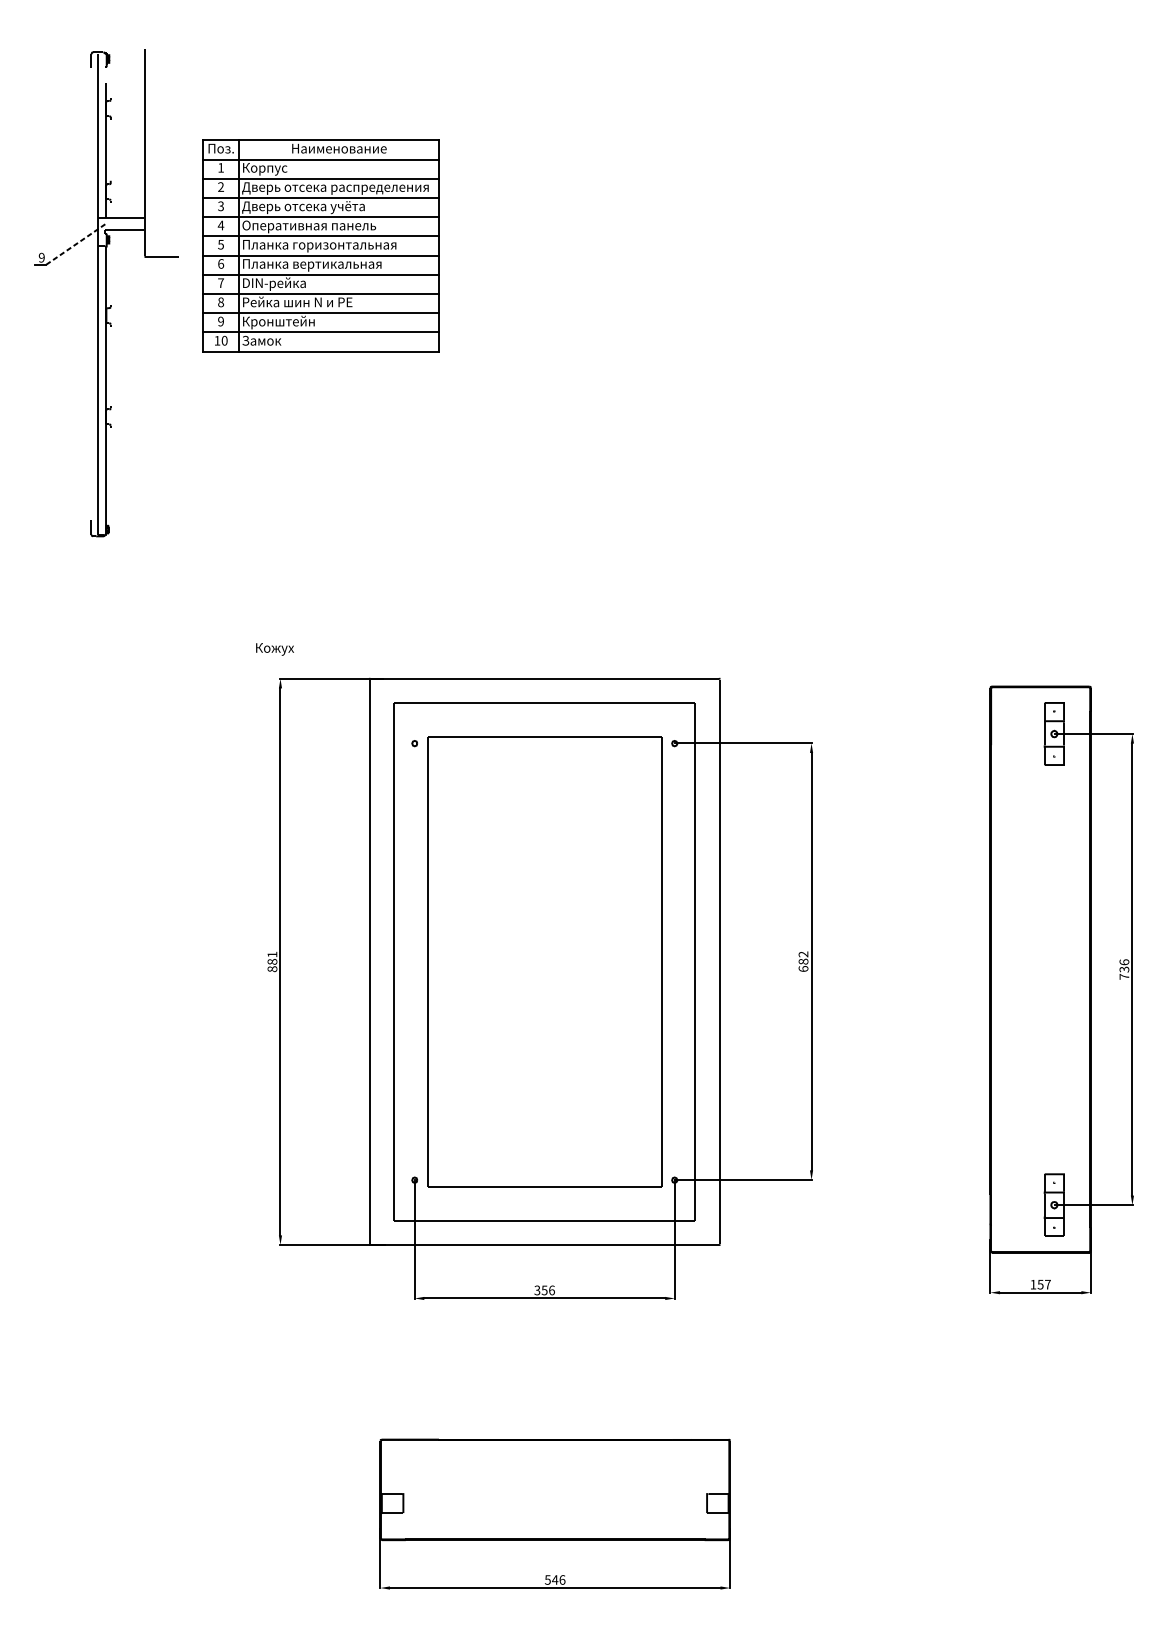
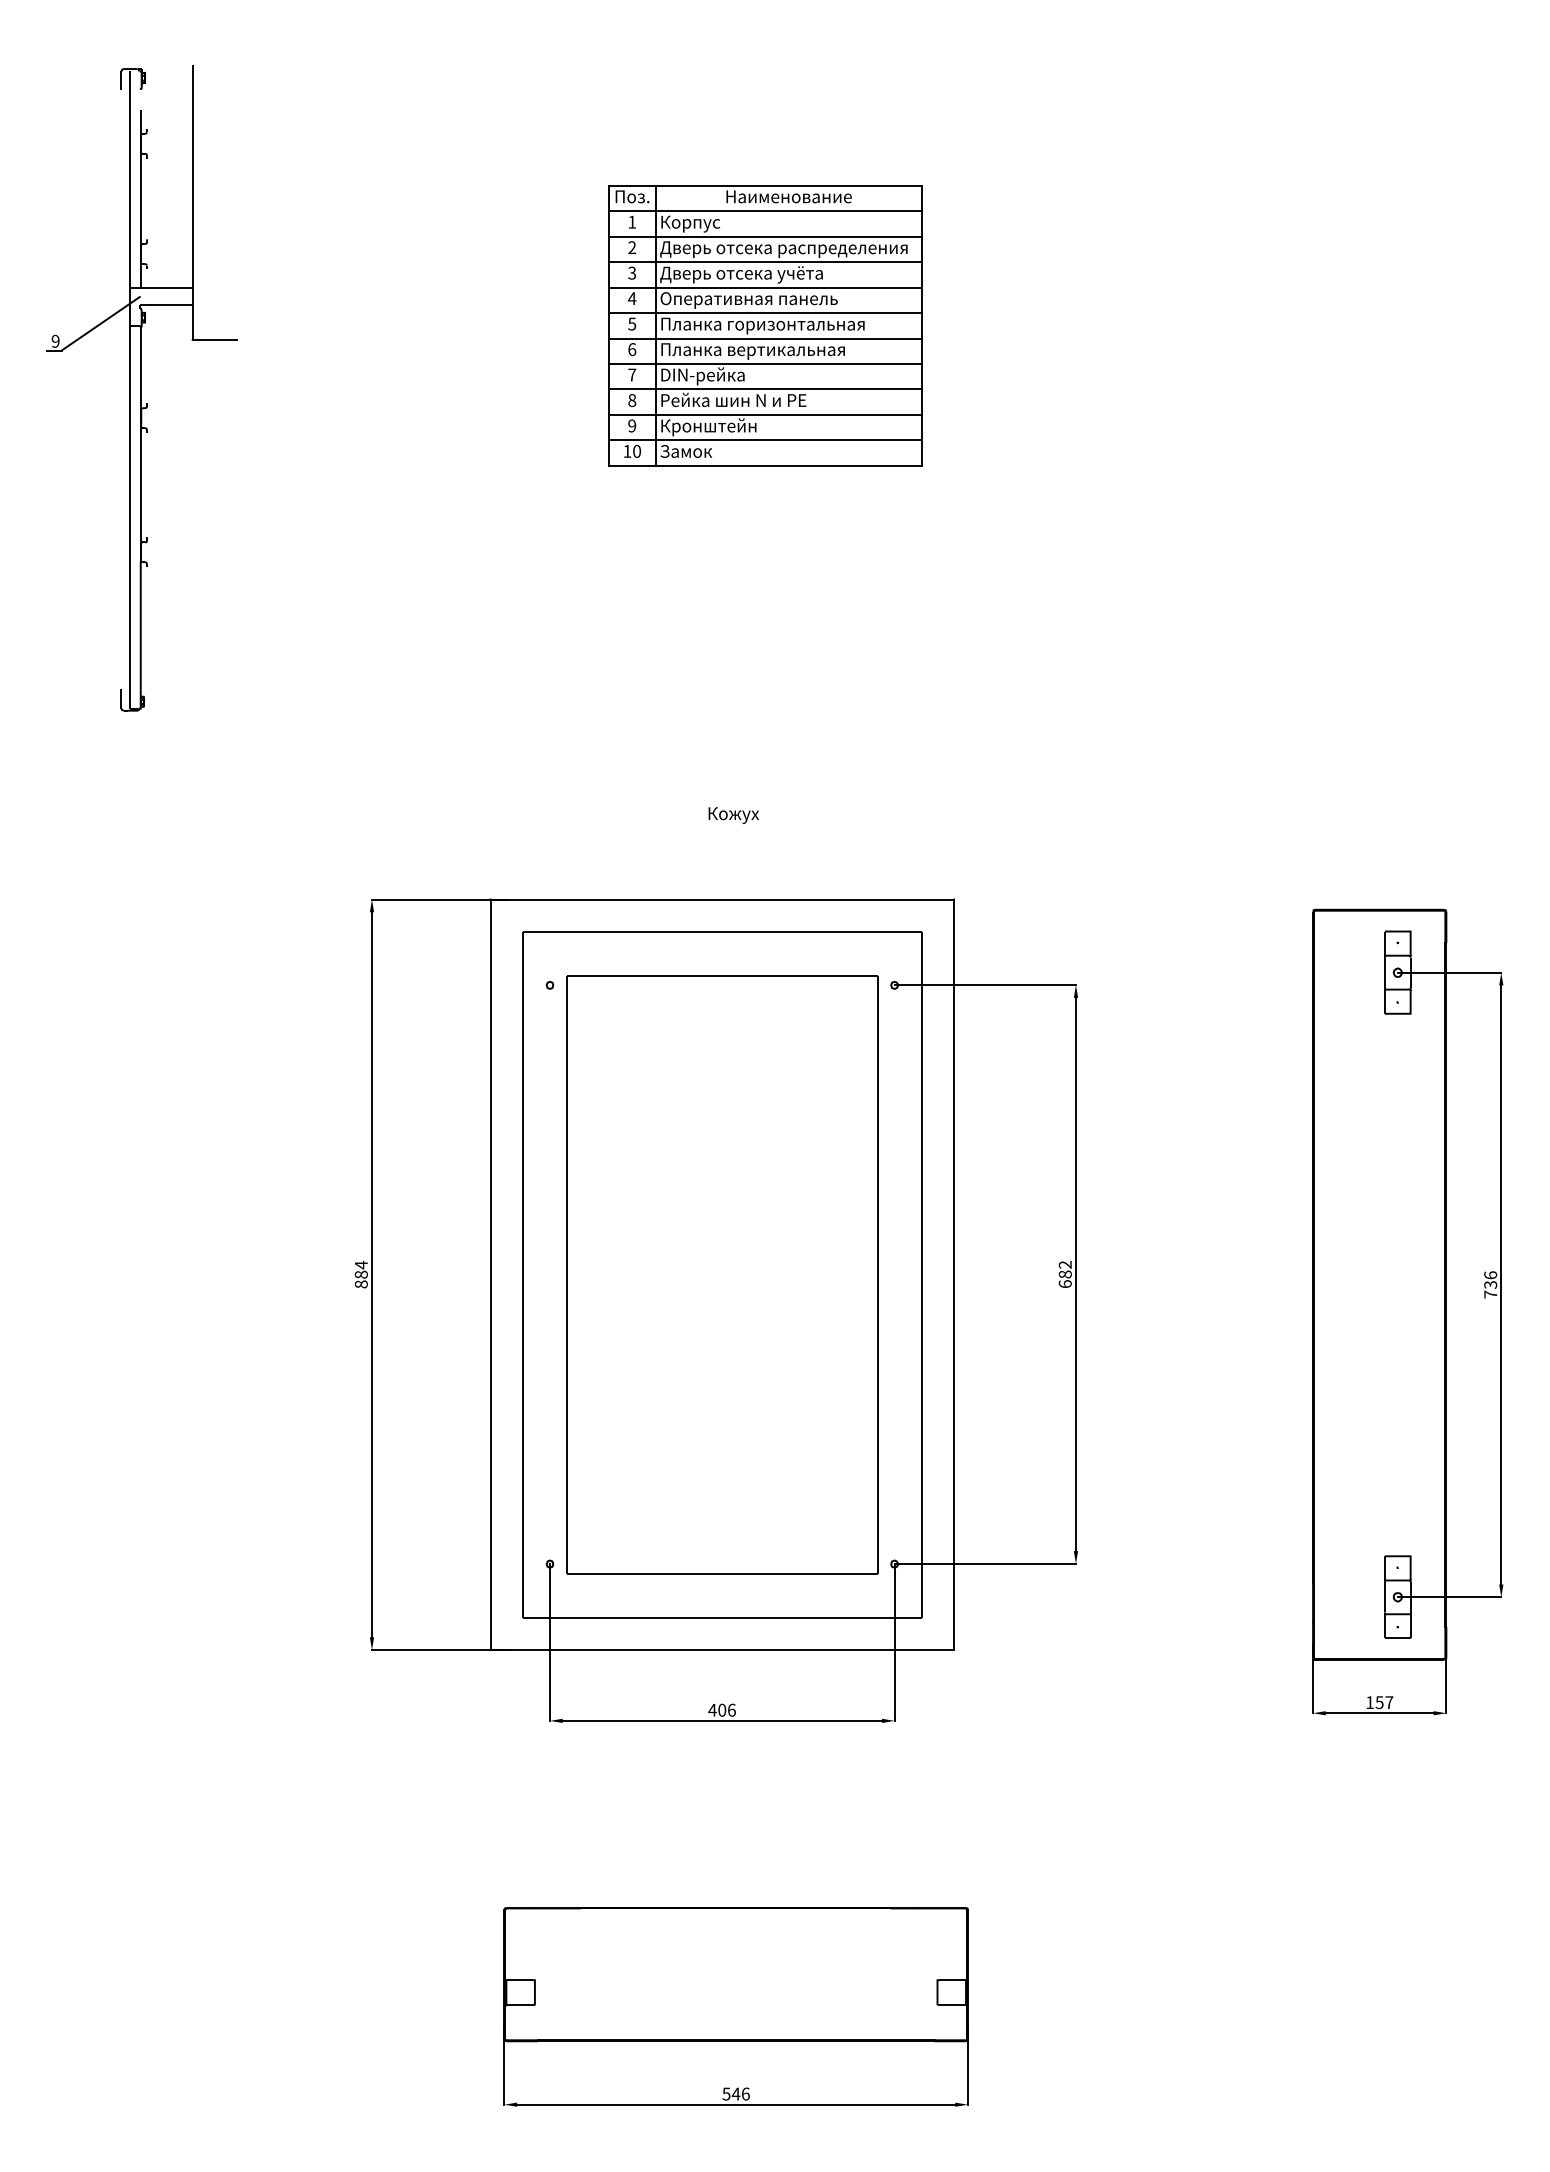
line: (76, 244) -> (101, 323), dashed -> solid
part: (321, 245) -> (765, 325), moved
text: (274, 649) -> (733, 815), moved
text: (272, 954) -> (361, 1264), 881 -> 884
text: (541, 1289) -> (717, 1709), 356 -> 406

